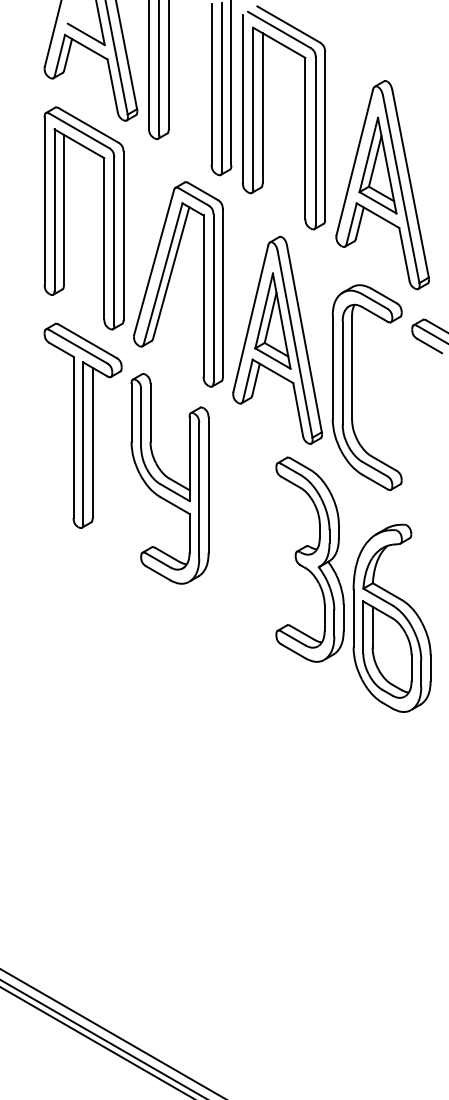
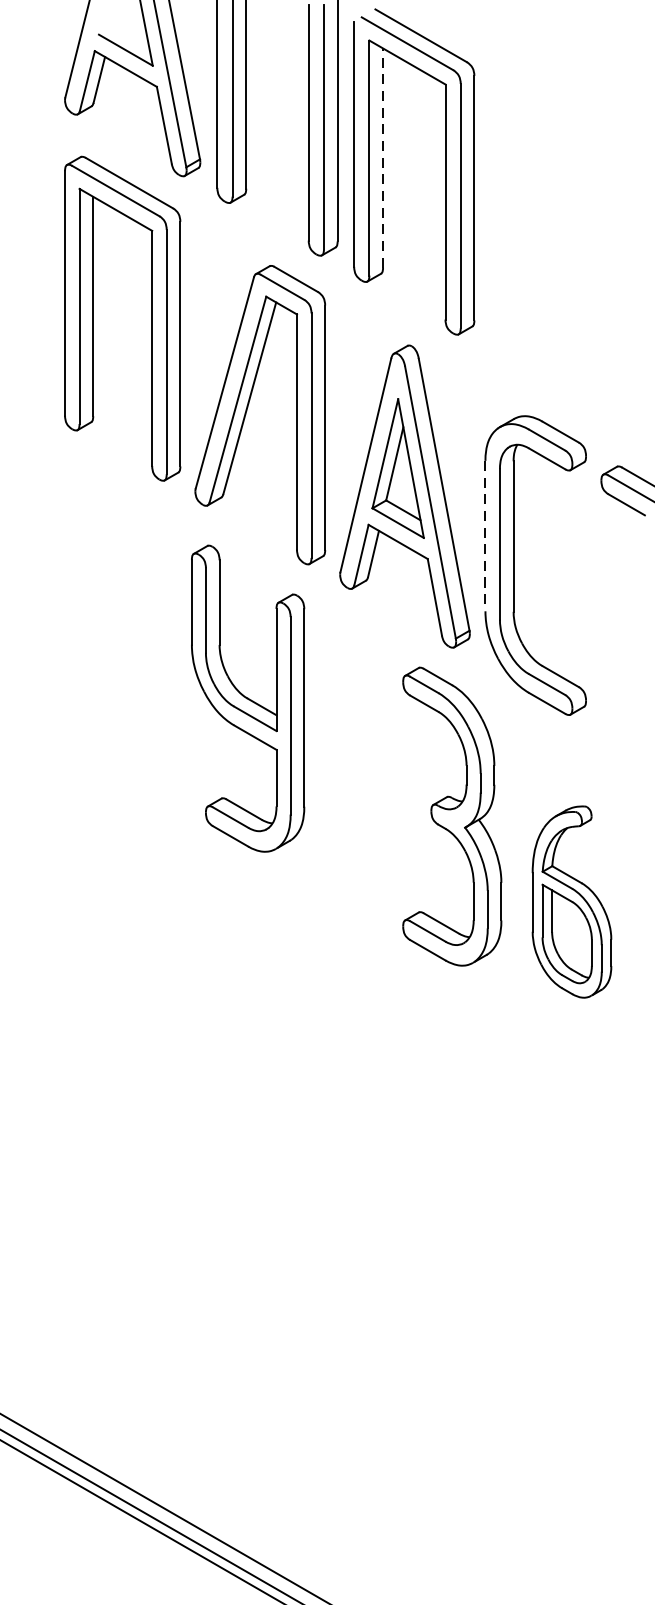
line: (262, 107) -> (382, 156), solid -> dashed
part: (382, 185) -> (558, 270), removed
line: (332, 367) -> (485, 536), solid -> dashed
part: (82, 425) -> (120, 620), removed
part: (391, 617) -> (571, 900), size x0.7

